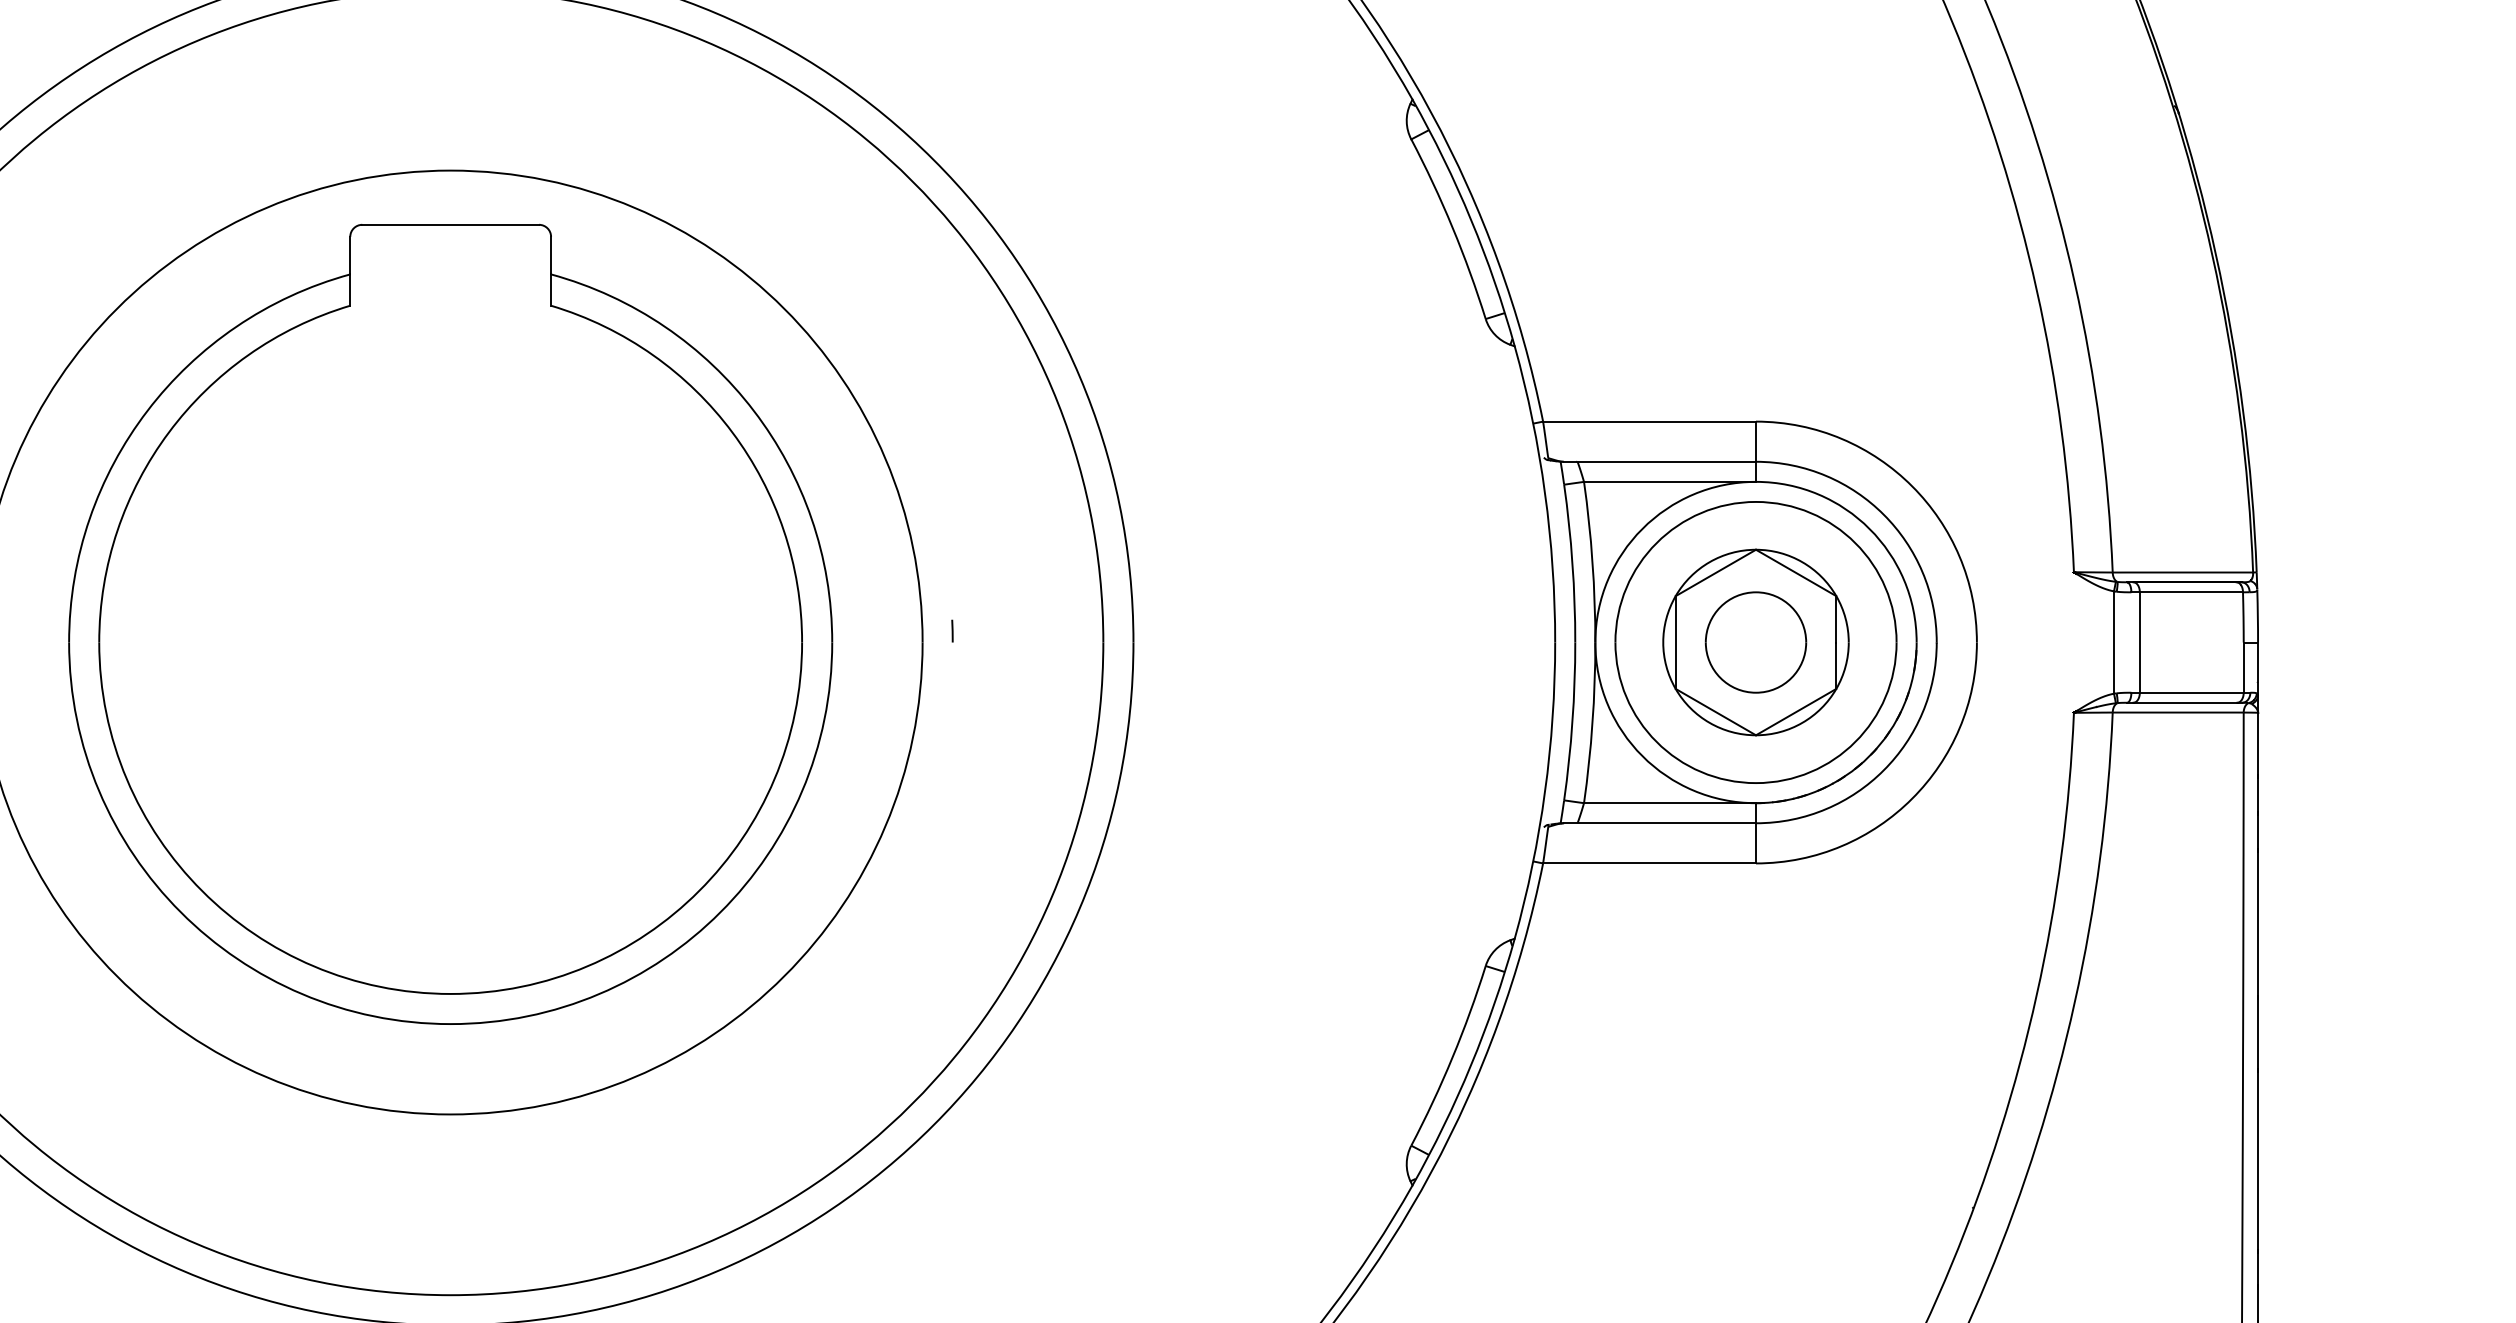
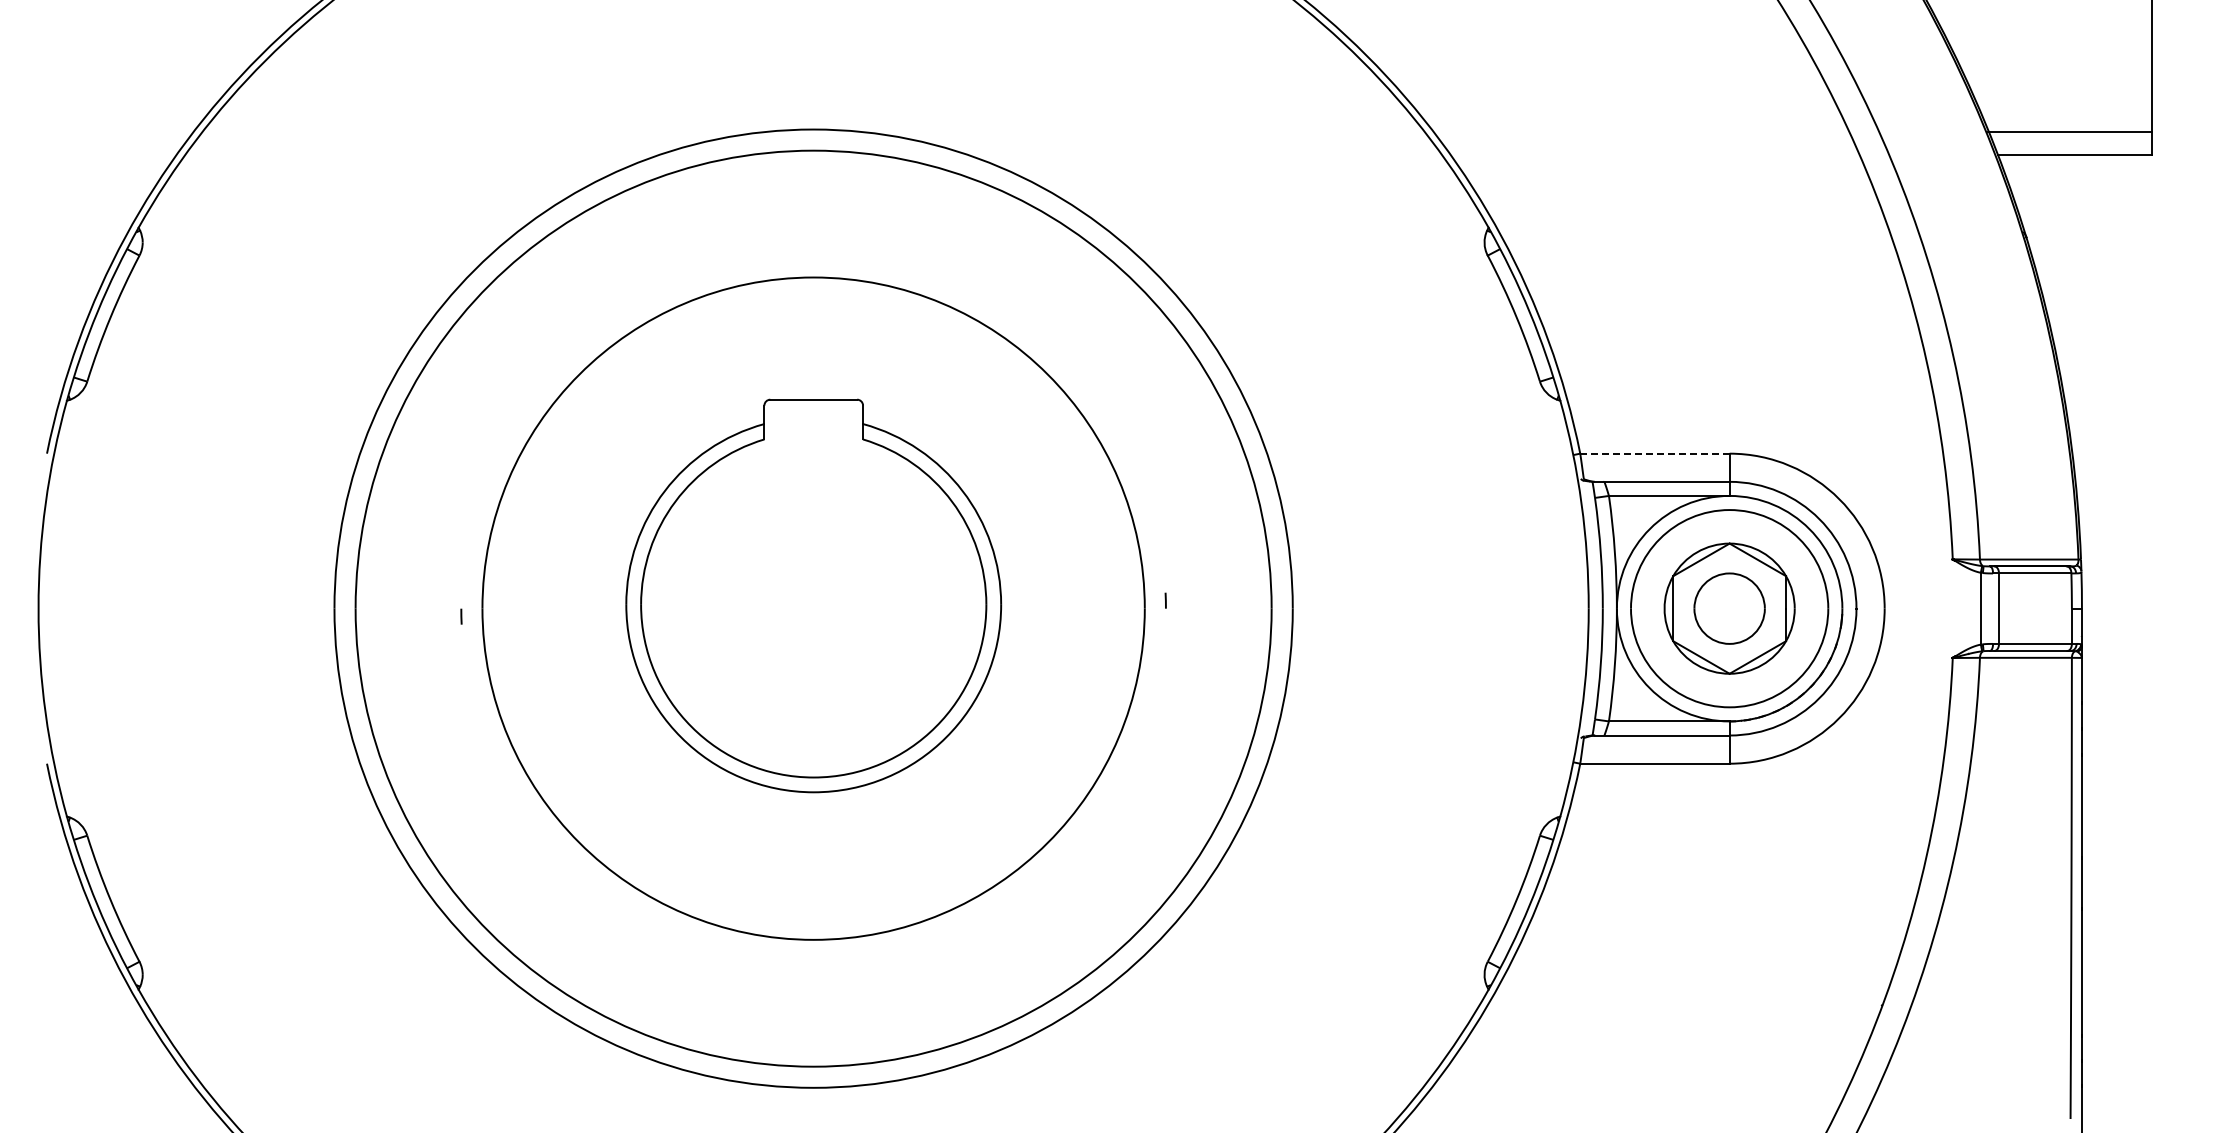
line: (1648, 421) -> (1654, 453), solid -> dashed
part: (450, 623) -> (813, 595), size x0.7

